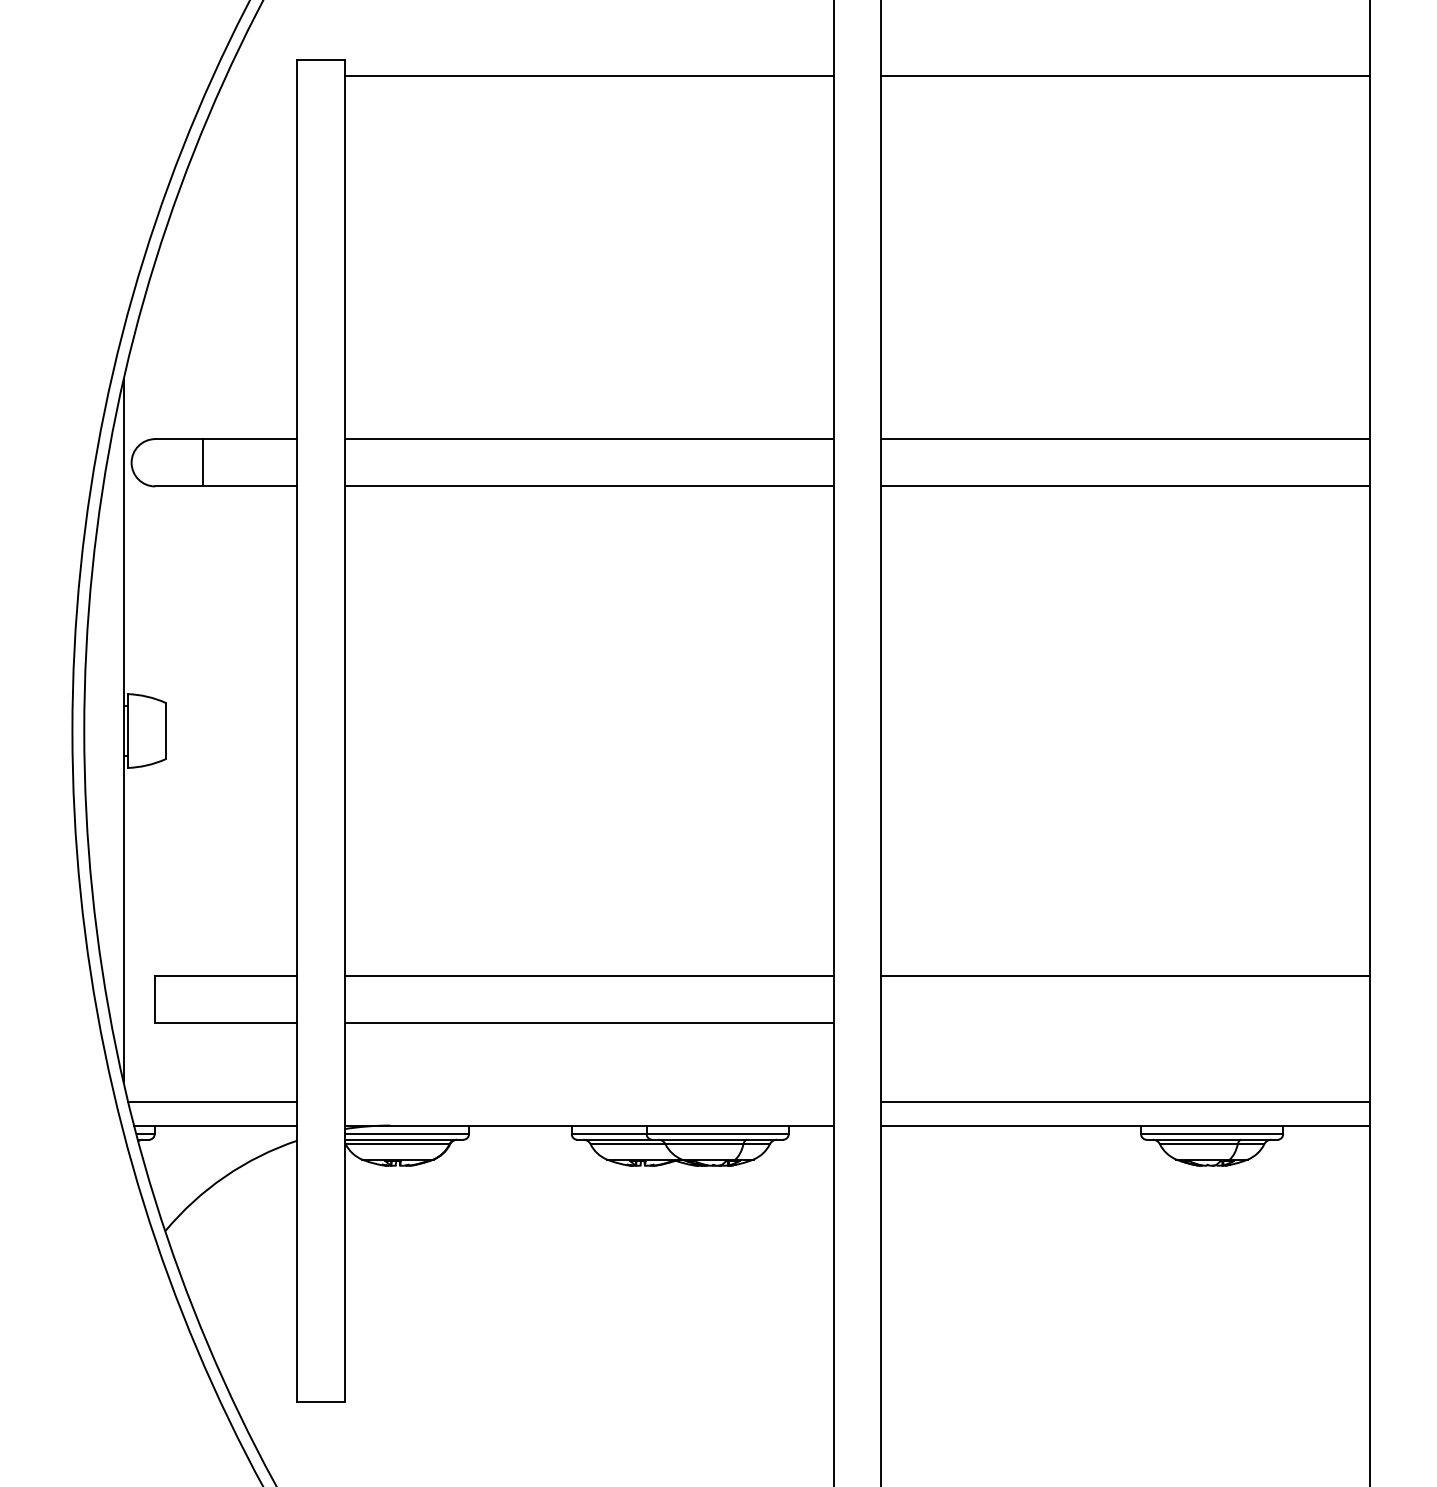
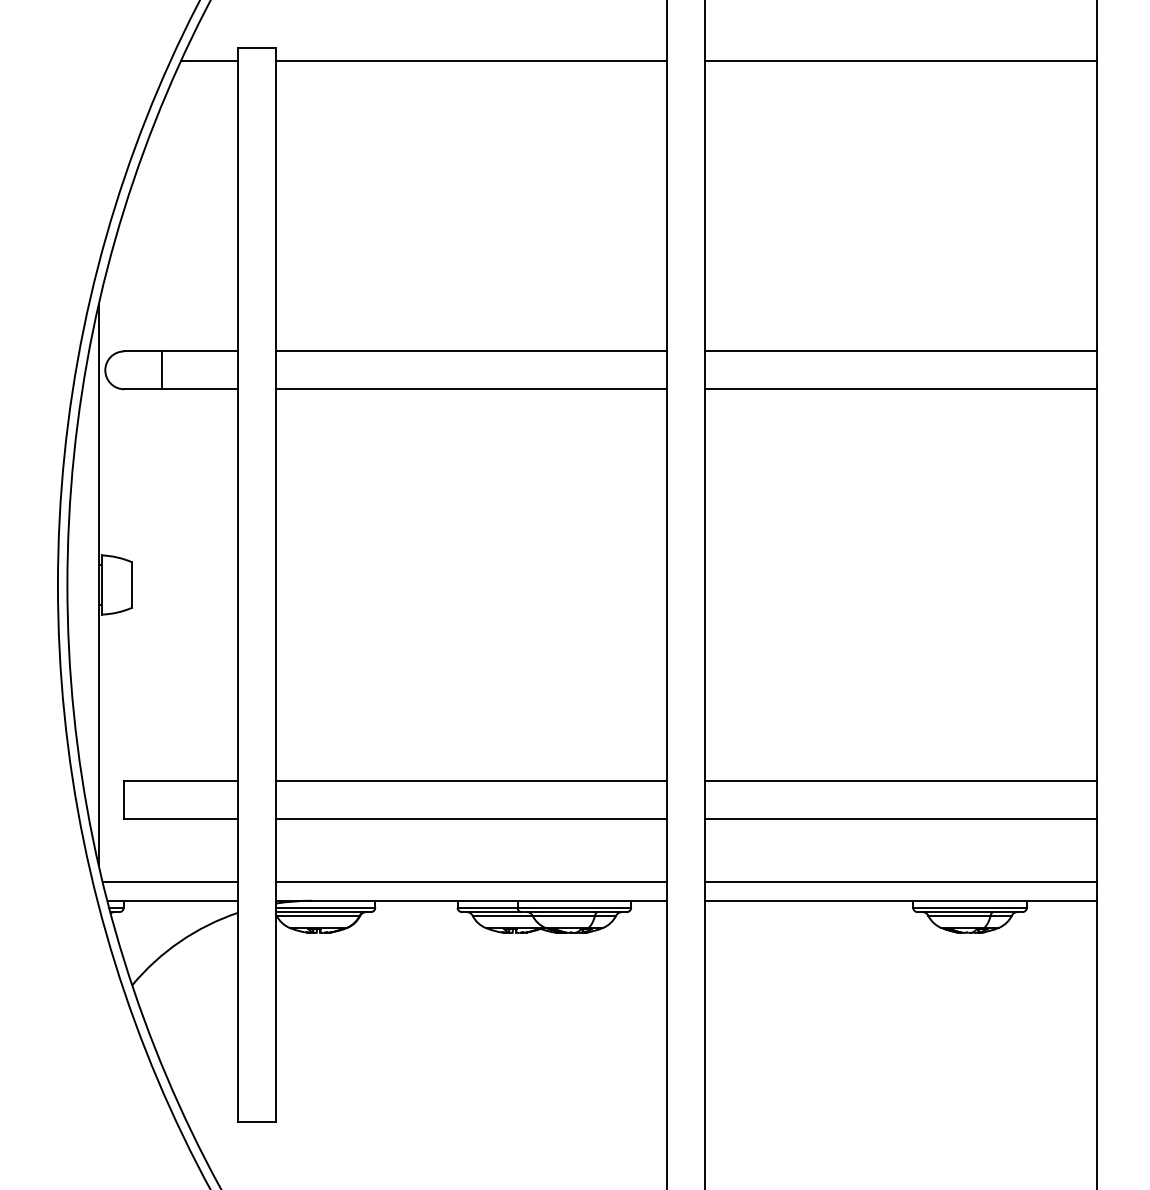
line: (261, 76) -> (209, 61), added
line: (1125, 1022) -> (900, 818), added
line: (588, 1101) -> (470, 881), added

